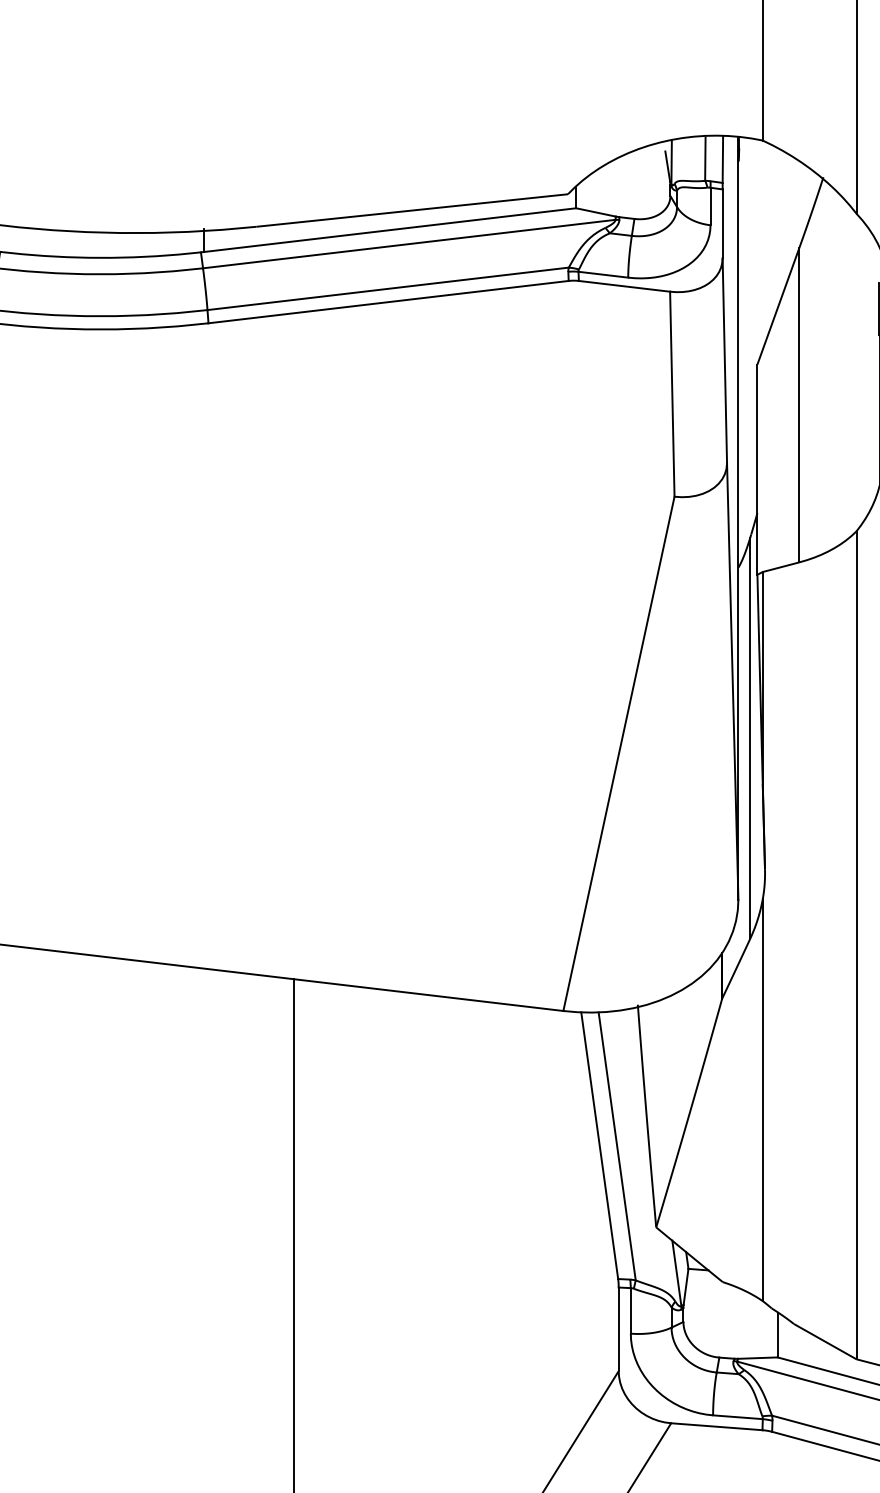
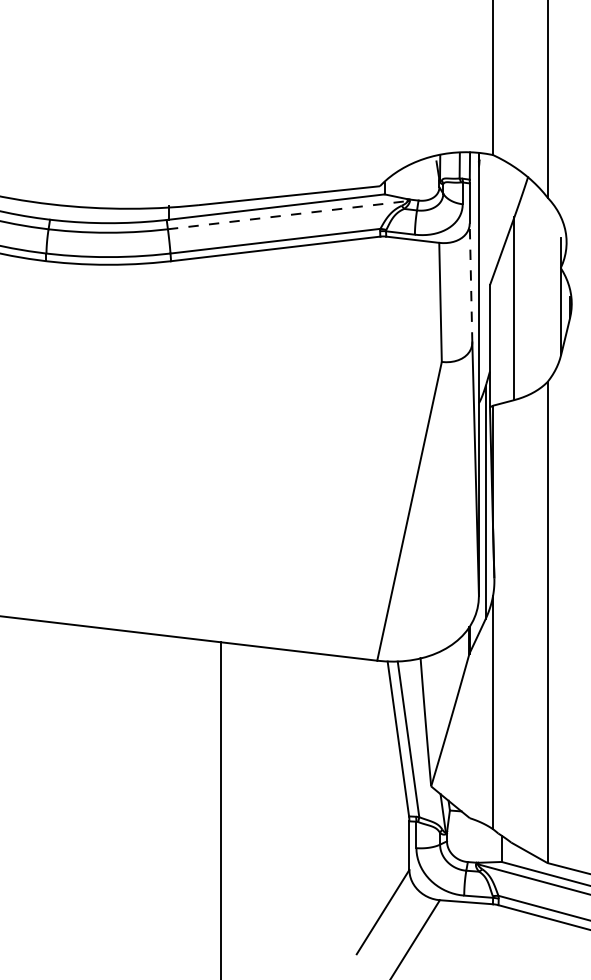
line: (408, 244) -> (287, 215), solid -> dashed
line: (725, 361) -> (471, 283), solid -> dashed

